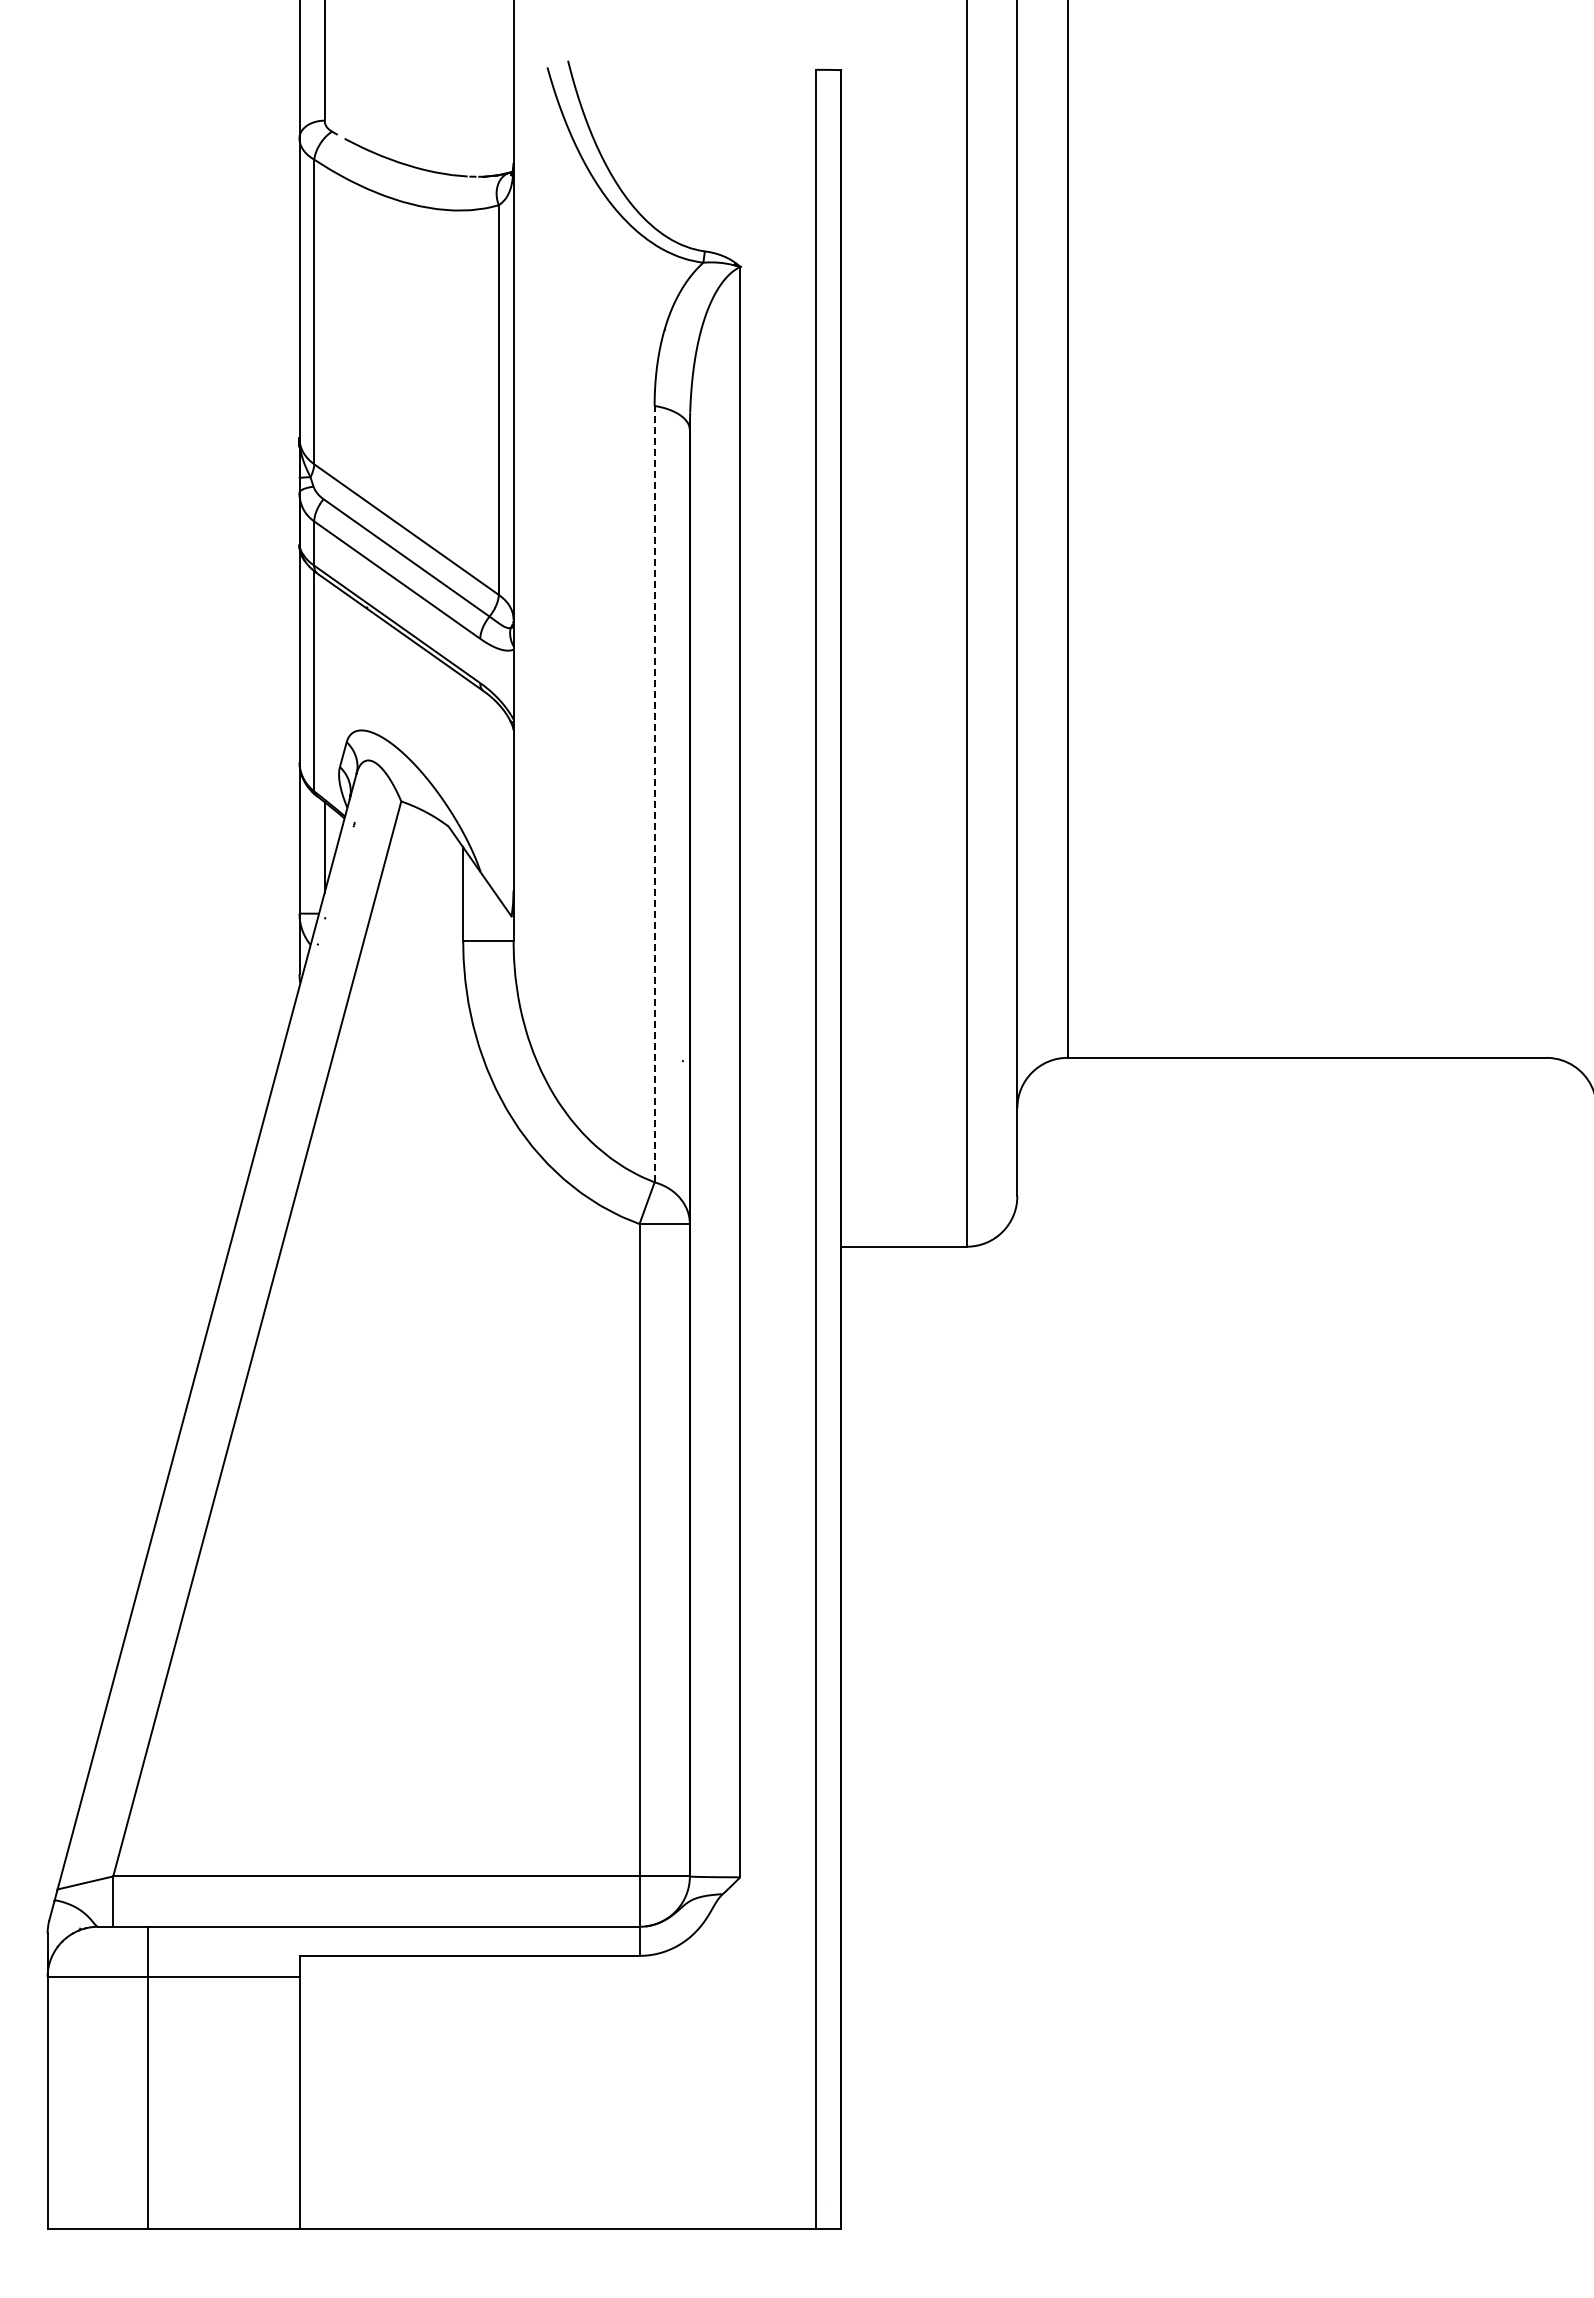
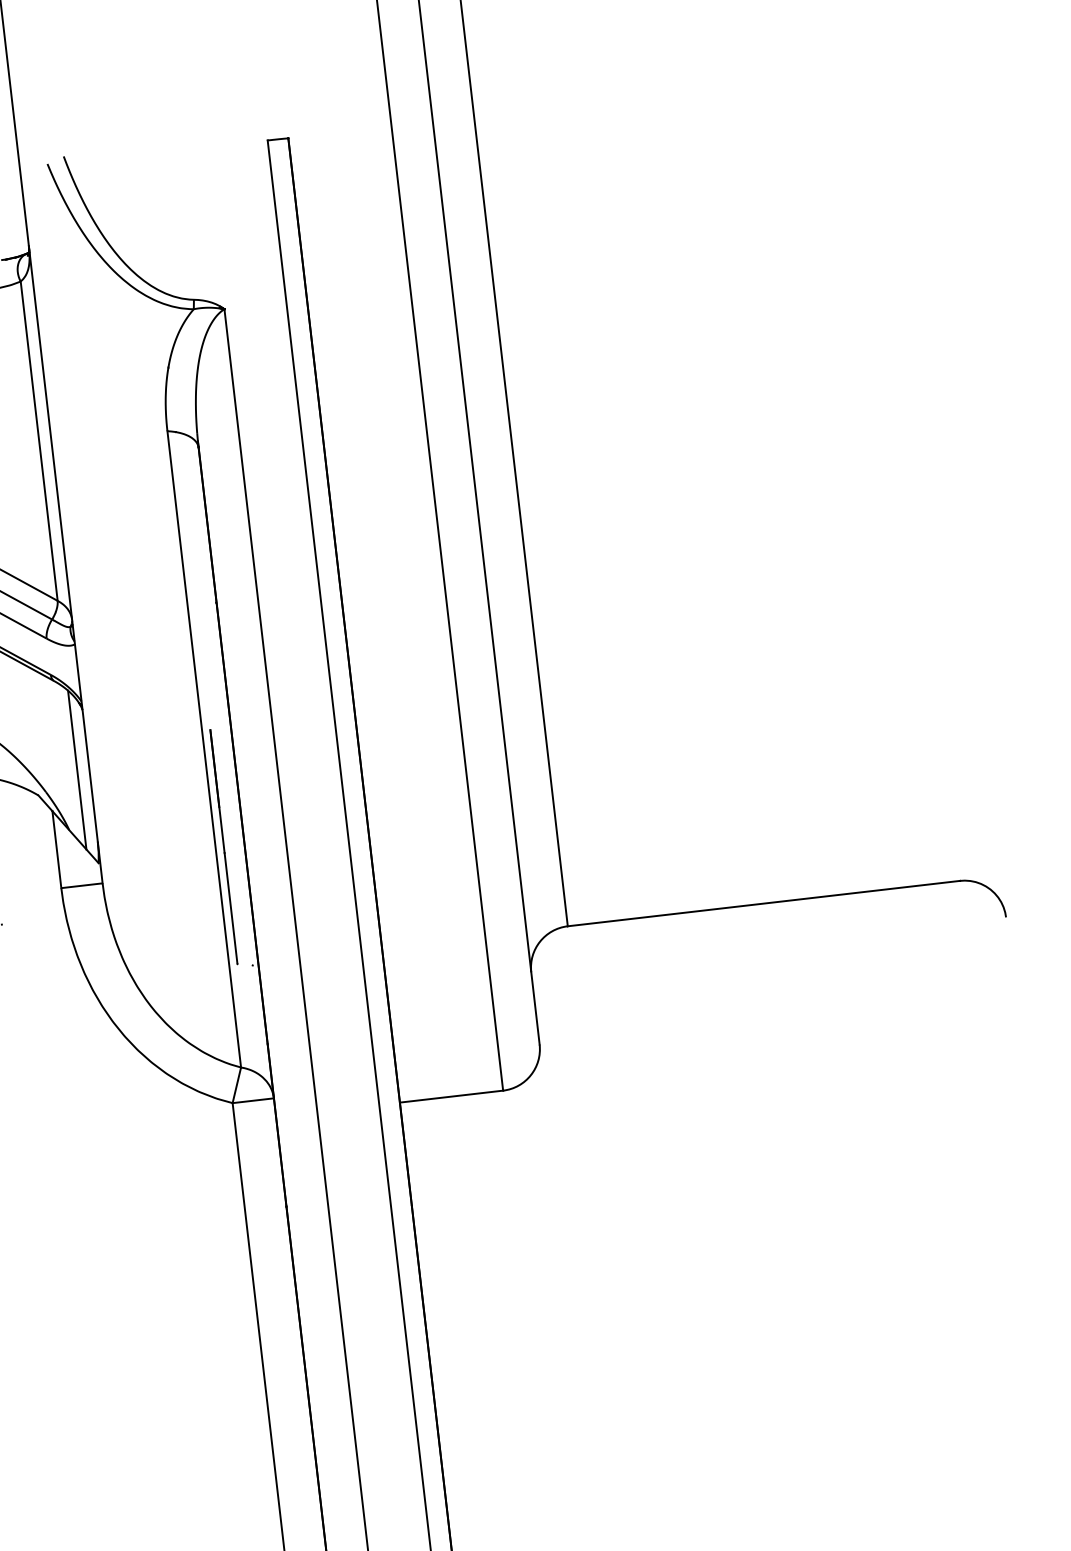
line: (654, 793) -> (204, 748), dashed -> solid
line: (498, 801) -> (76, 770), added
line: (664, 914) -> (223, 847), added

